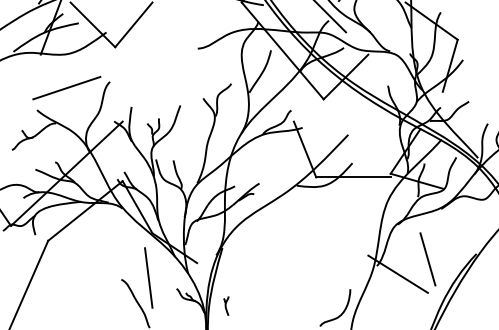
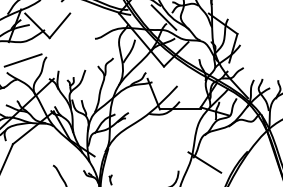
line: (428, 259) -> (221, 154), removed
line: (149, 277) -> (68, 164), removed

